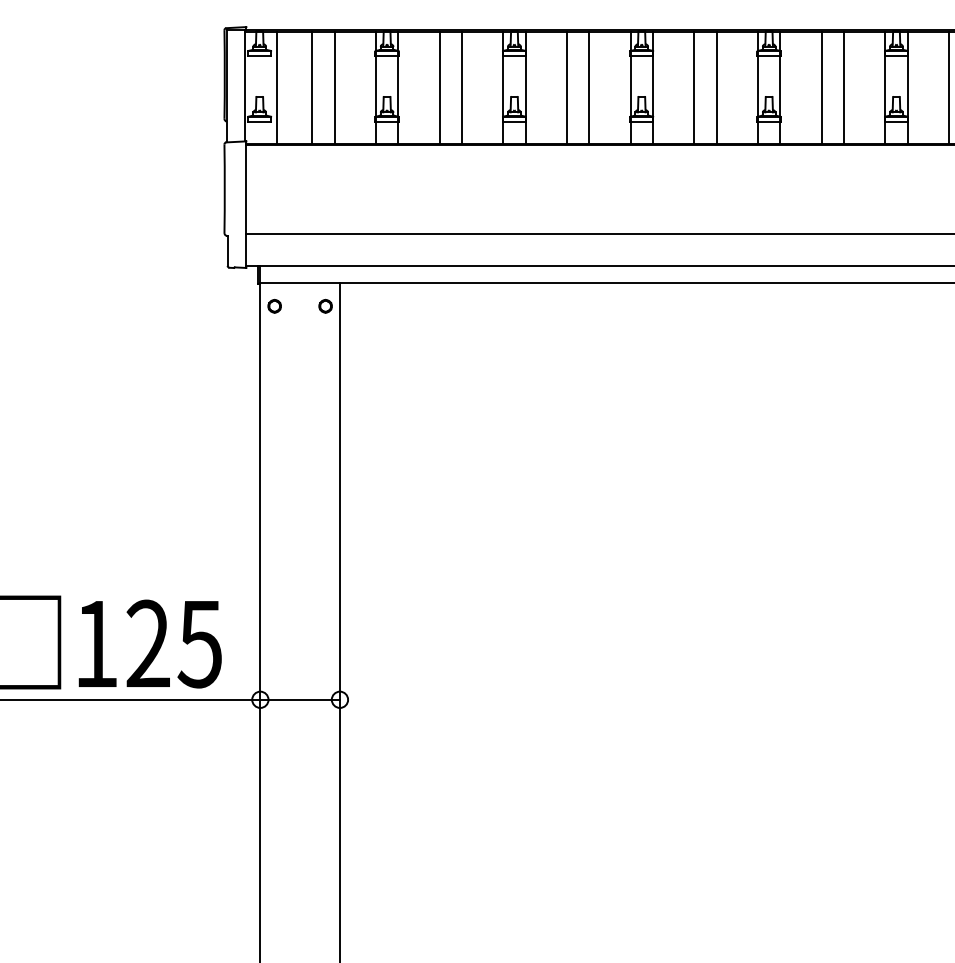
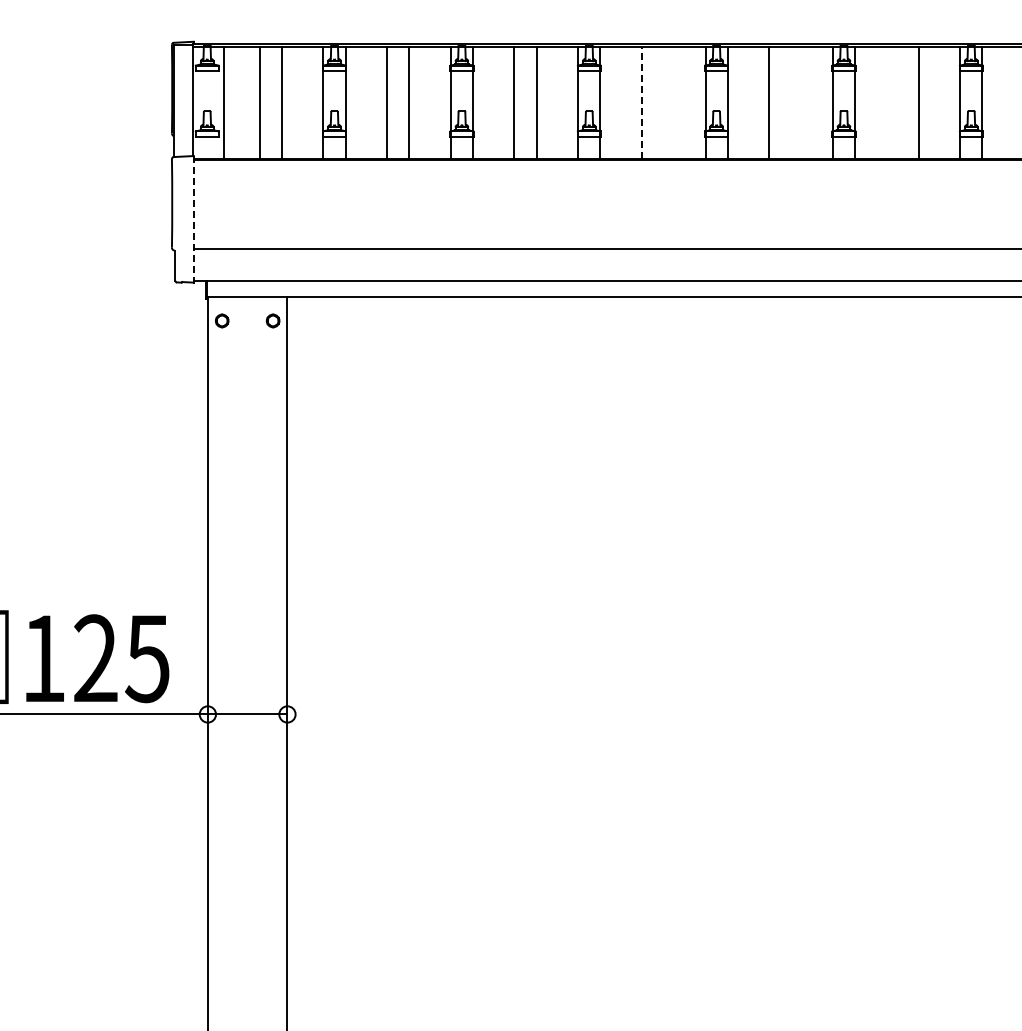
line: (694, 87) -> (641, 102), solid -> dashed
line: (717, 87) -> (664, 102), removed
line: (844, 87) -> (791, 102), removed
line: (949, 87) -> (896, 102), removed
line: (246, 204) -> (193, 219), solid -> dashed

